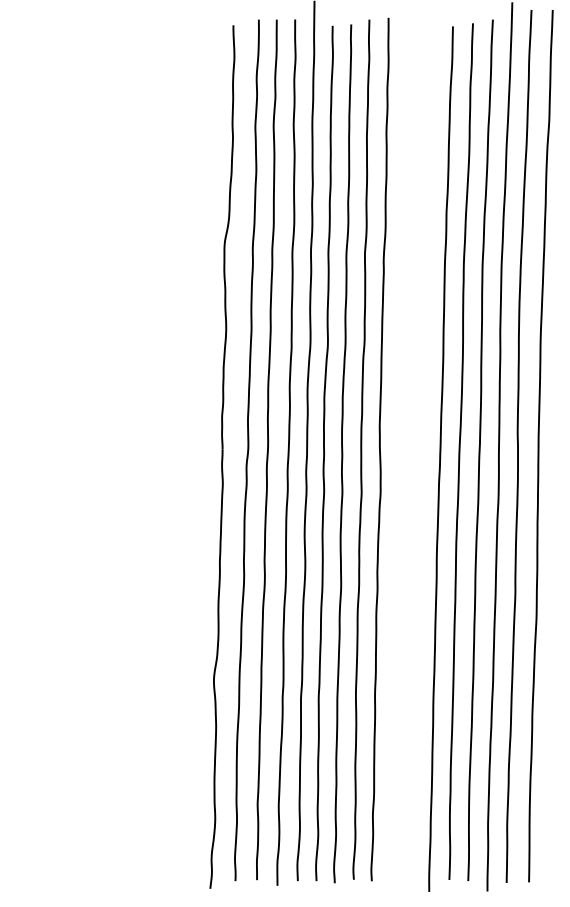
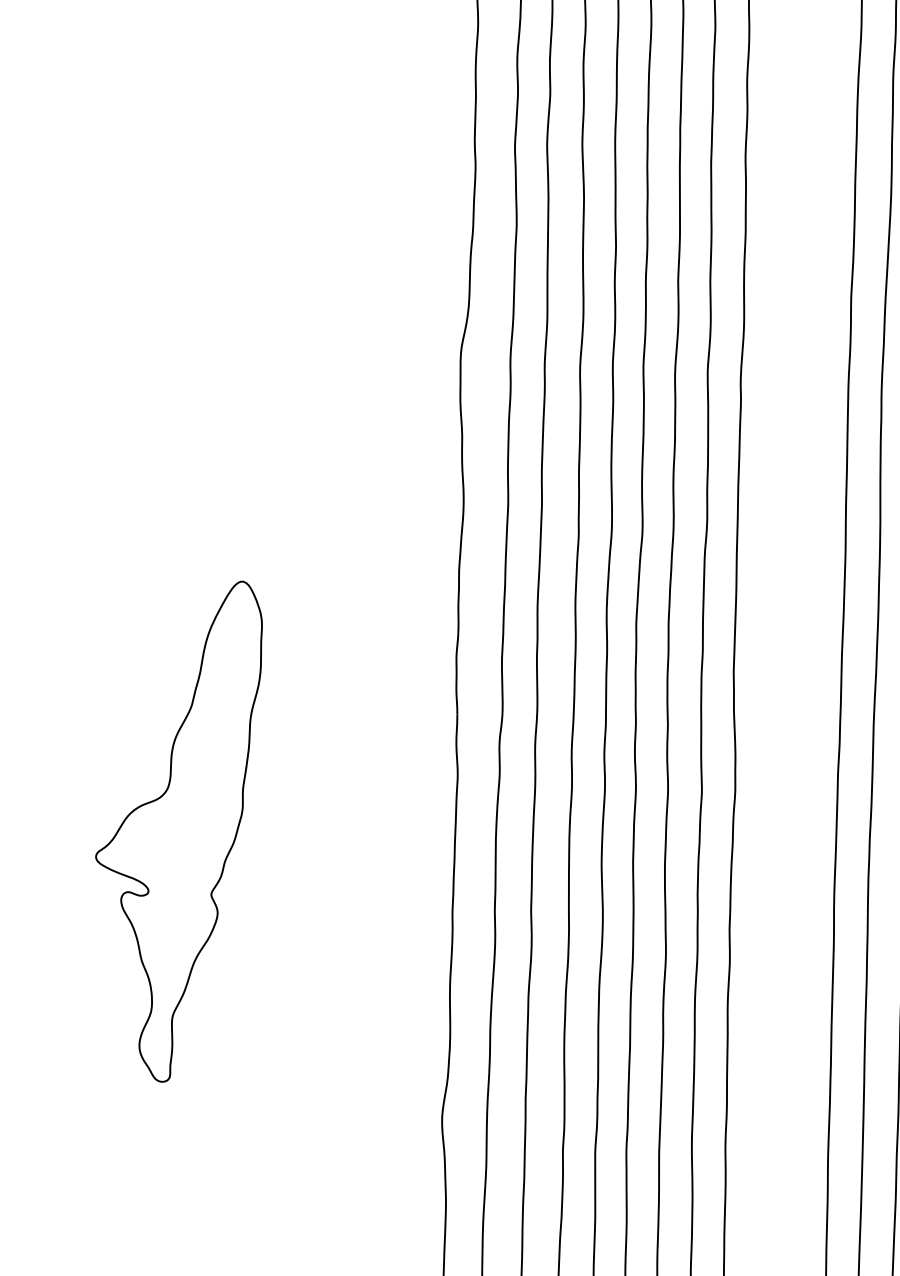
part: (64, 516) -> (179, 832), added

